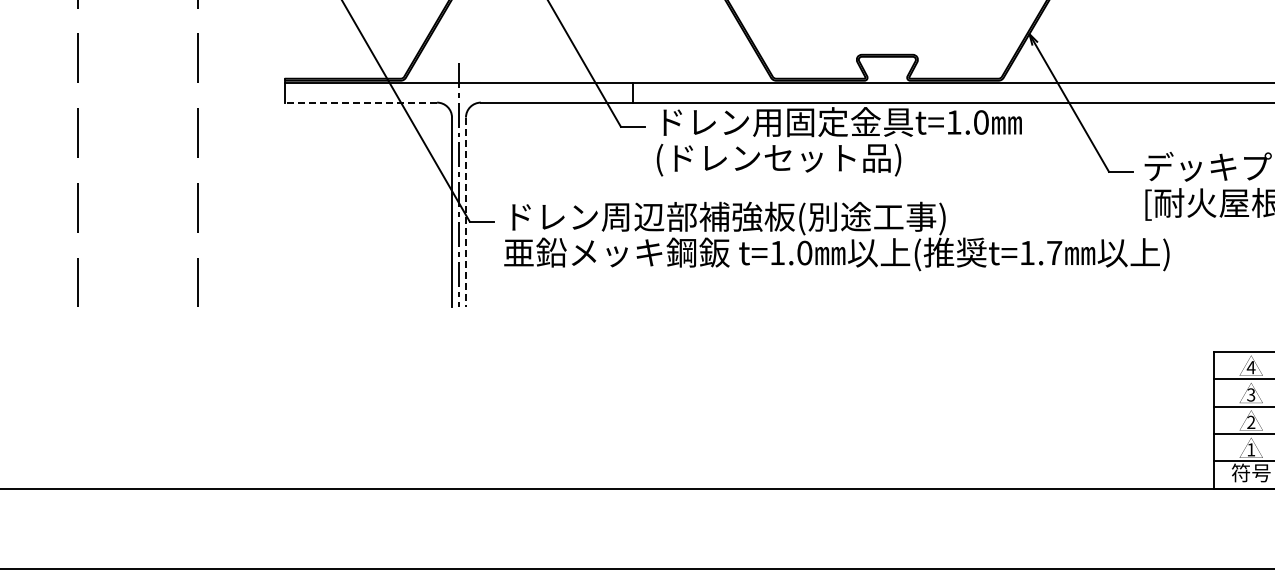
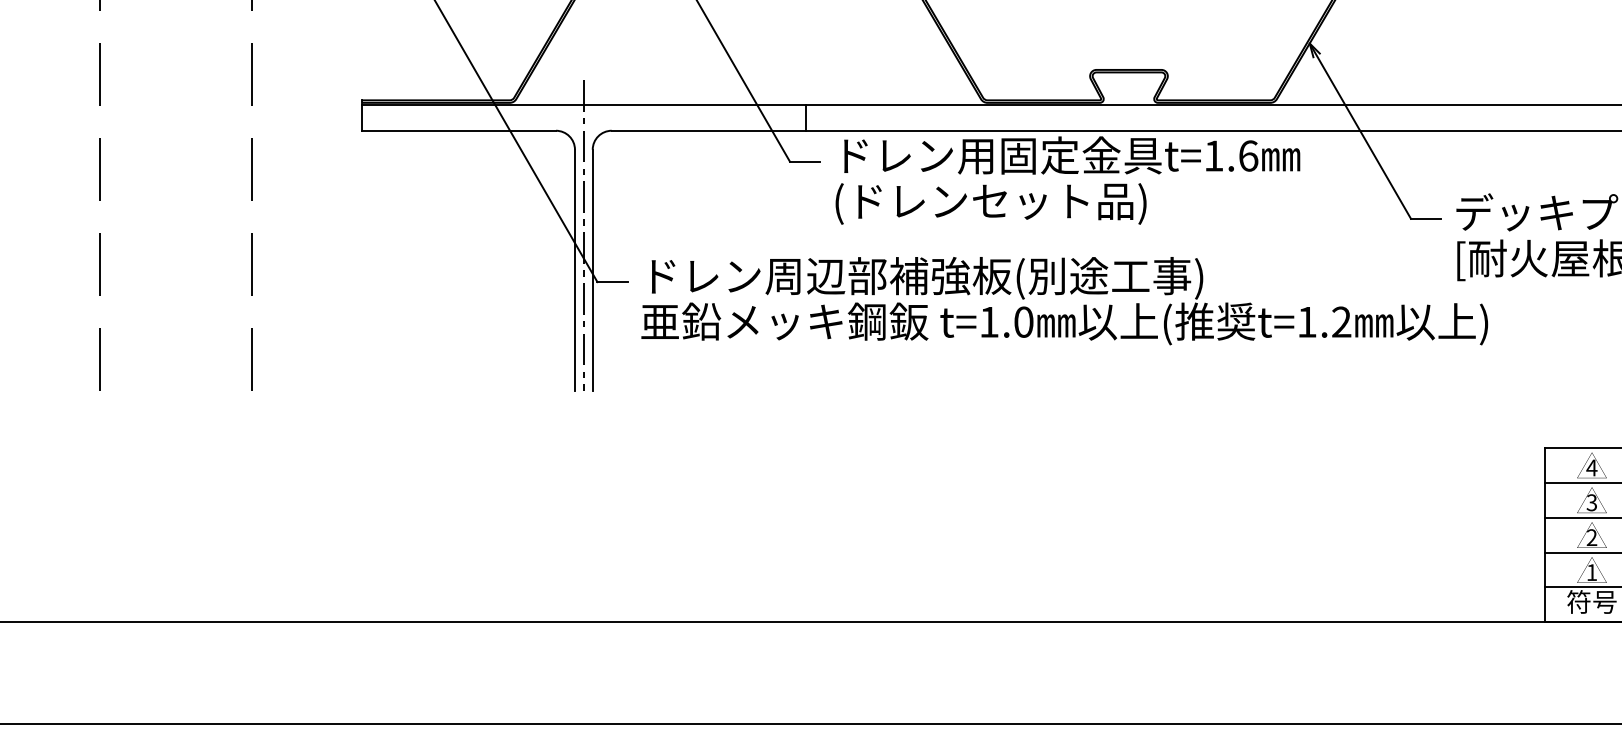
line: (360, 102) -> (458, 130), dashed -> solid
text: (981, 122) -> (1248, 156), t=1.0 -> t=1.6
line: (465, 212) -> (592, 270), dashed -> solid
text: (1054, 252) -> (1341, 321), t=1.7 -> t=1.2

